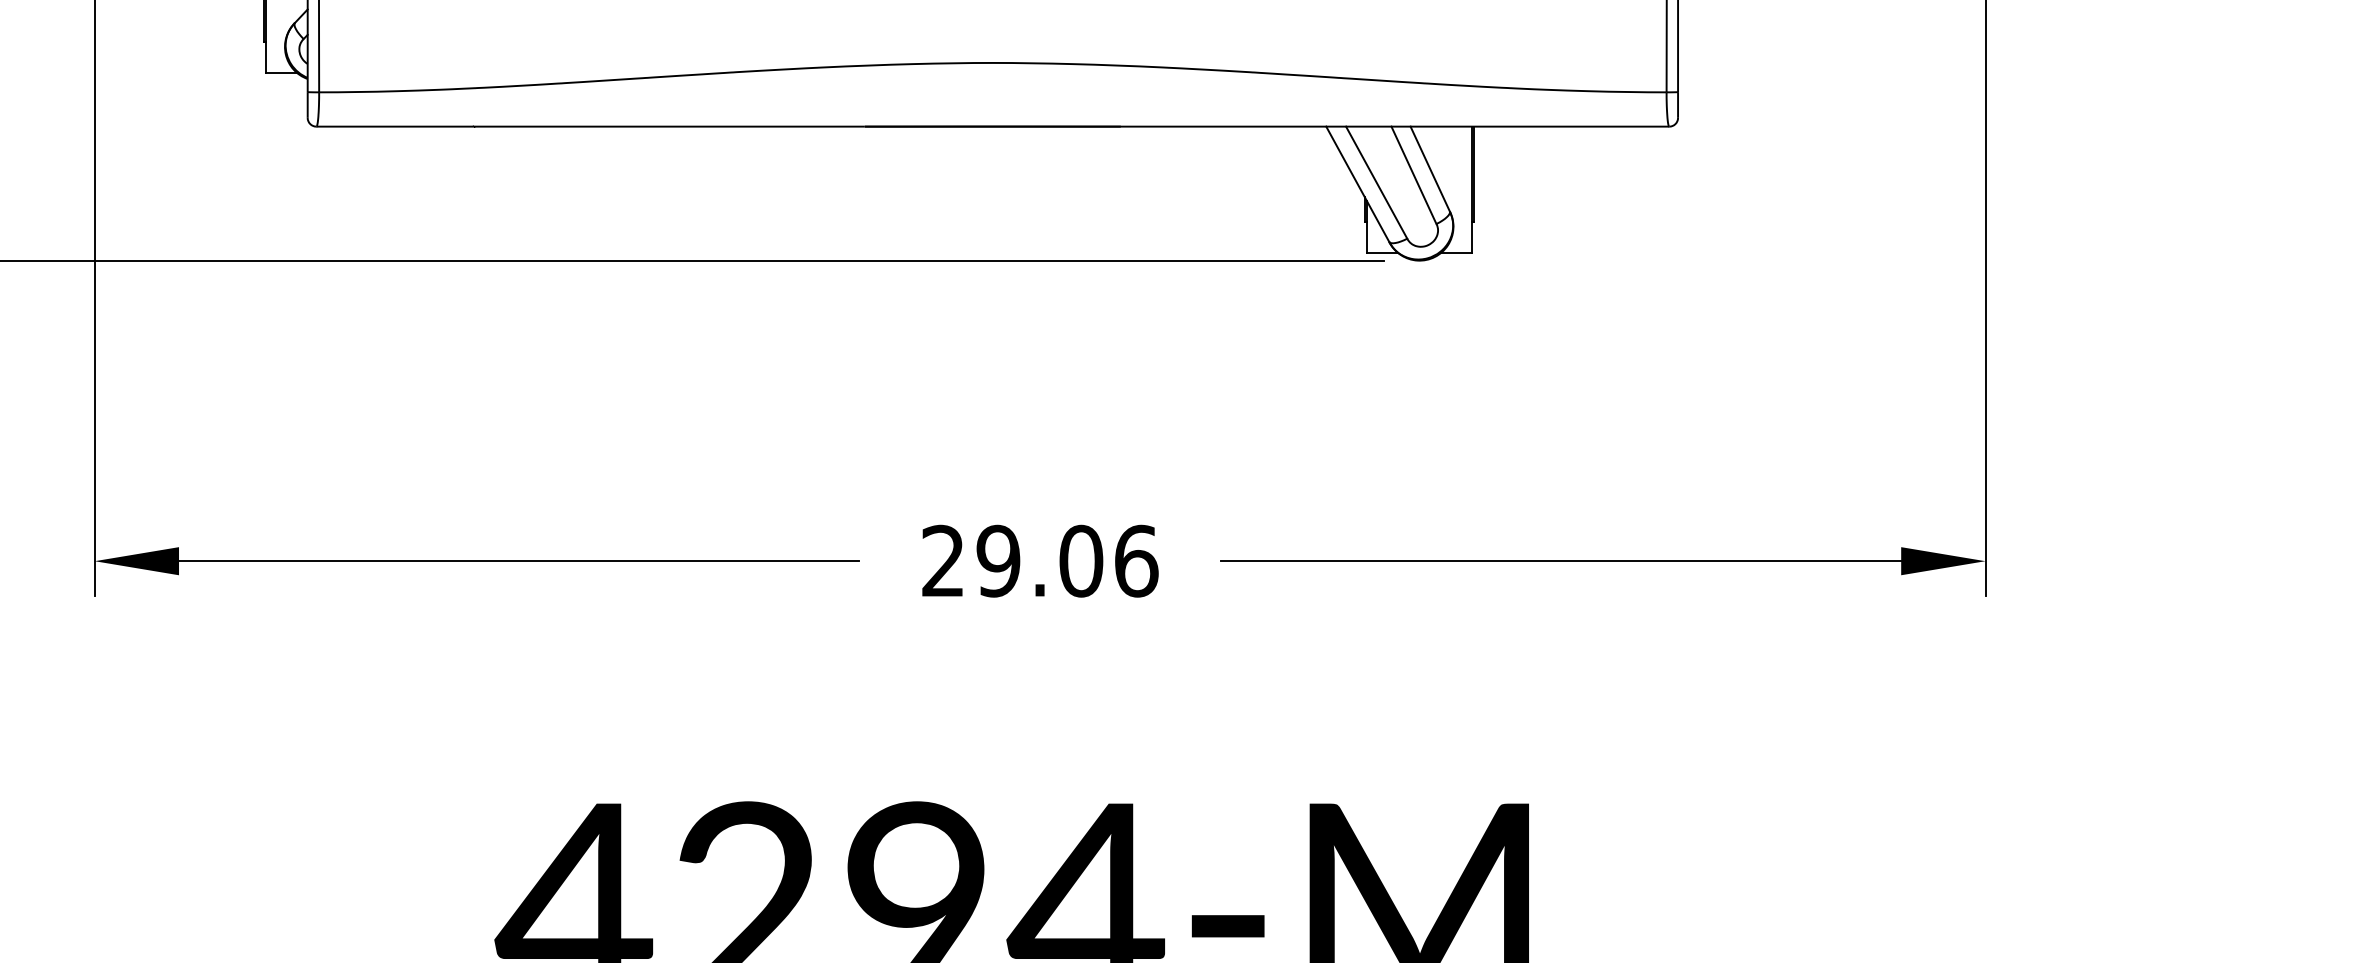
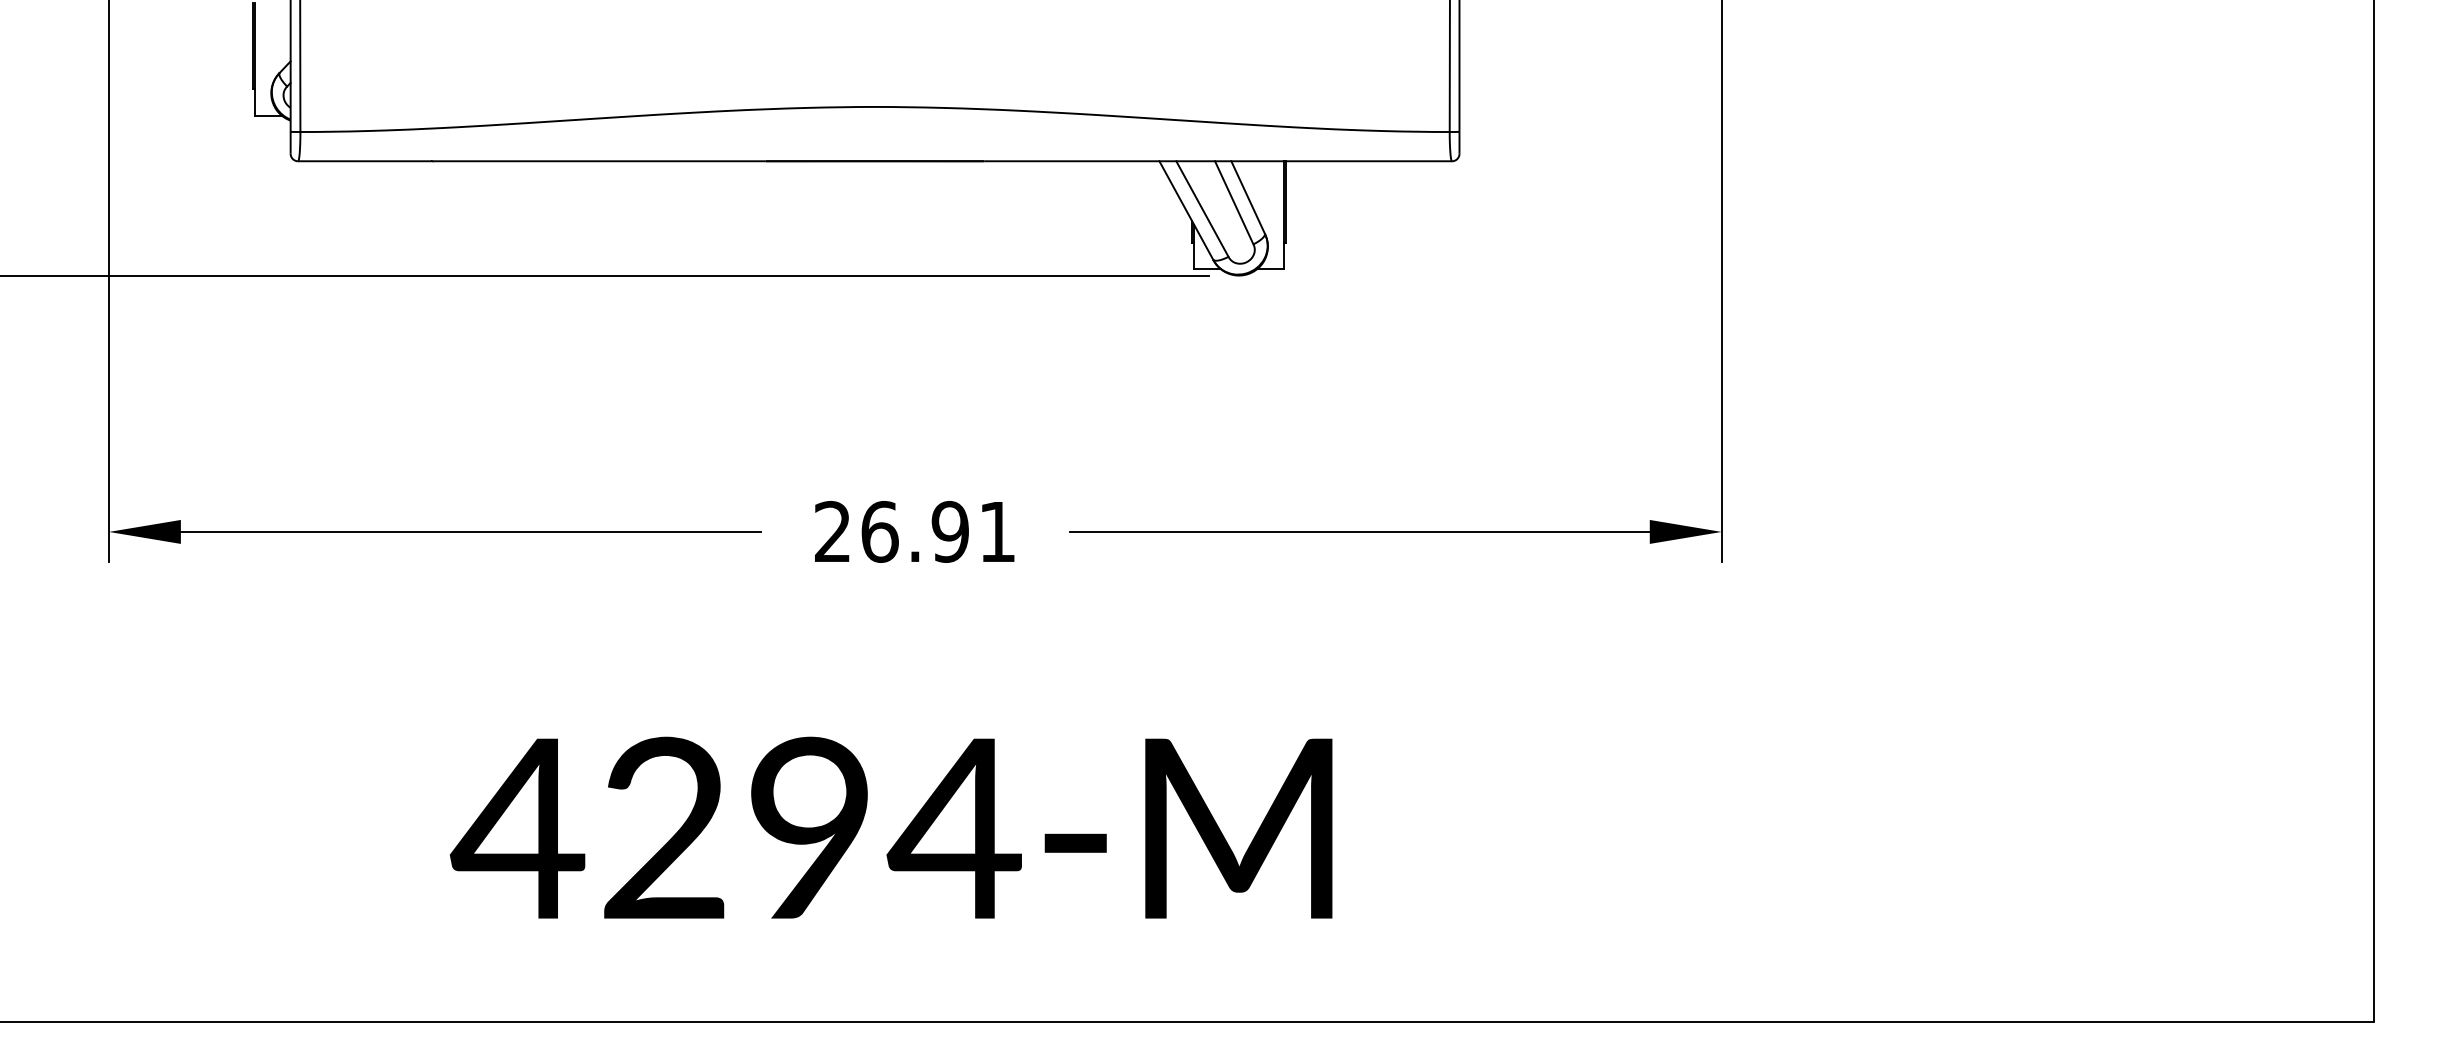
text: (1067, 560) -> (938, 531), 29.06 -> 26.91

